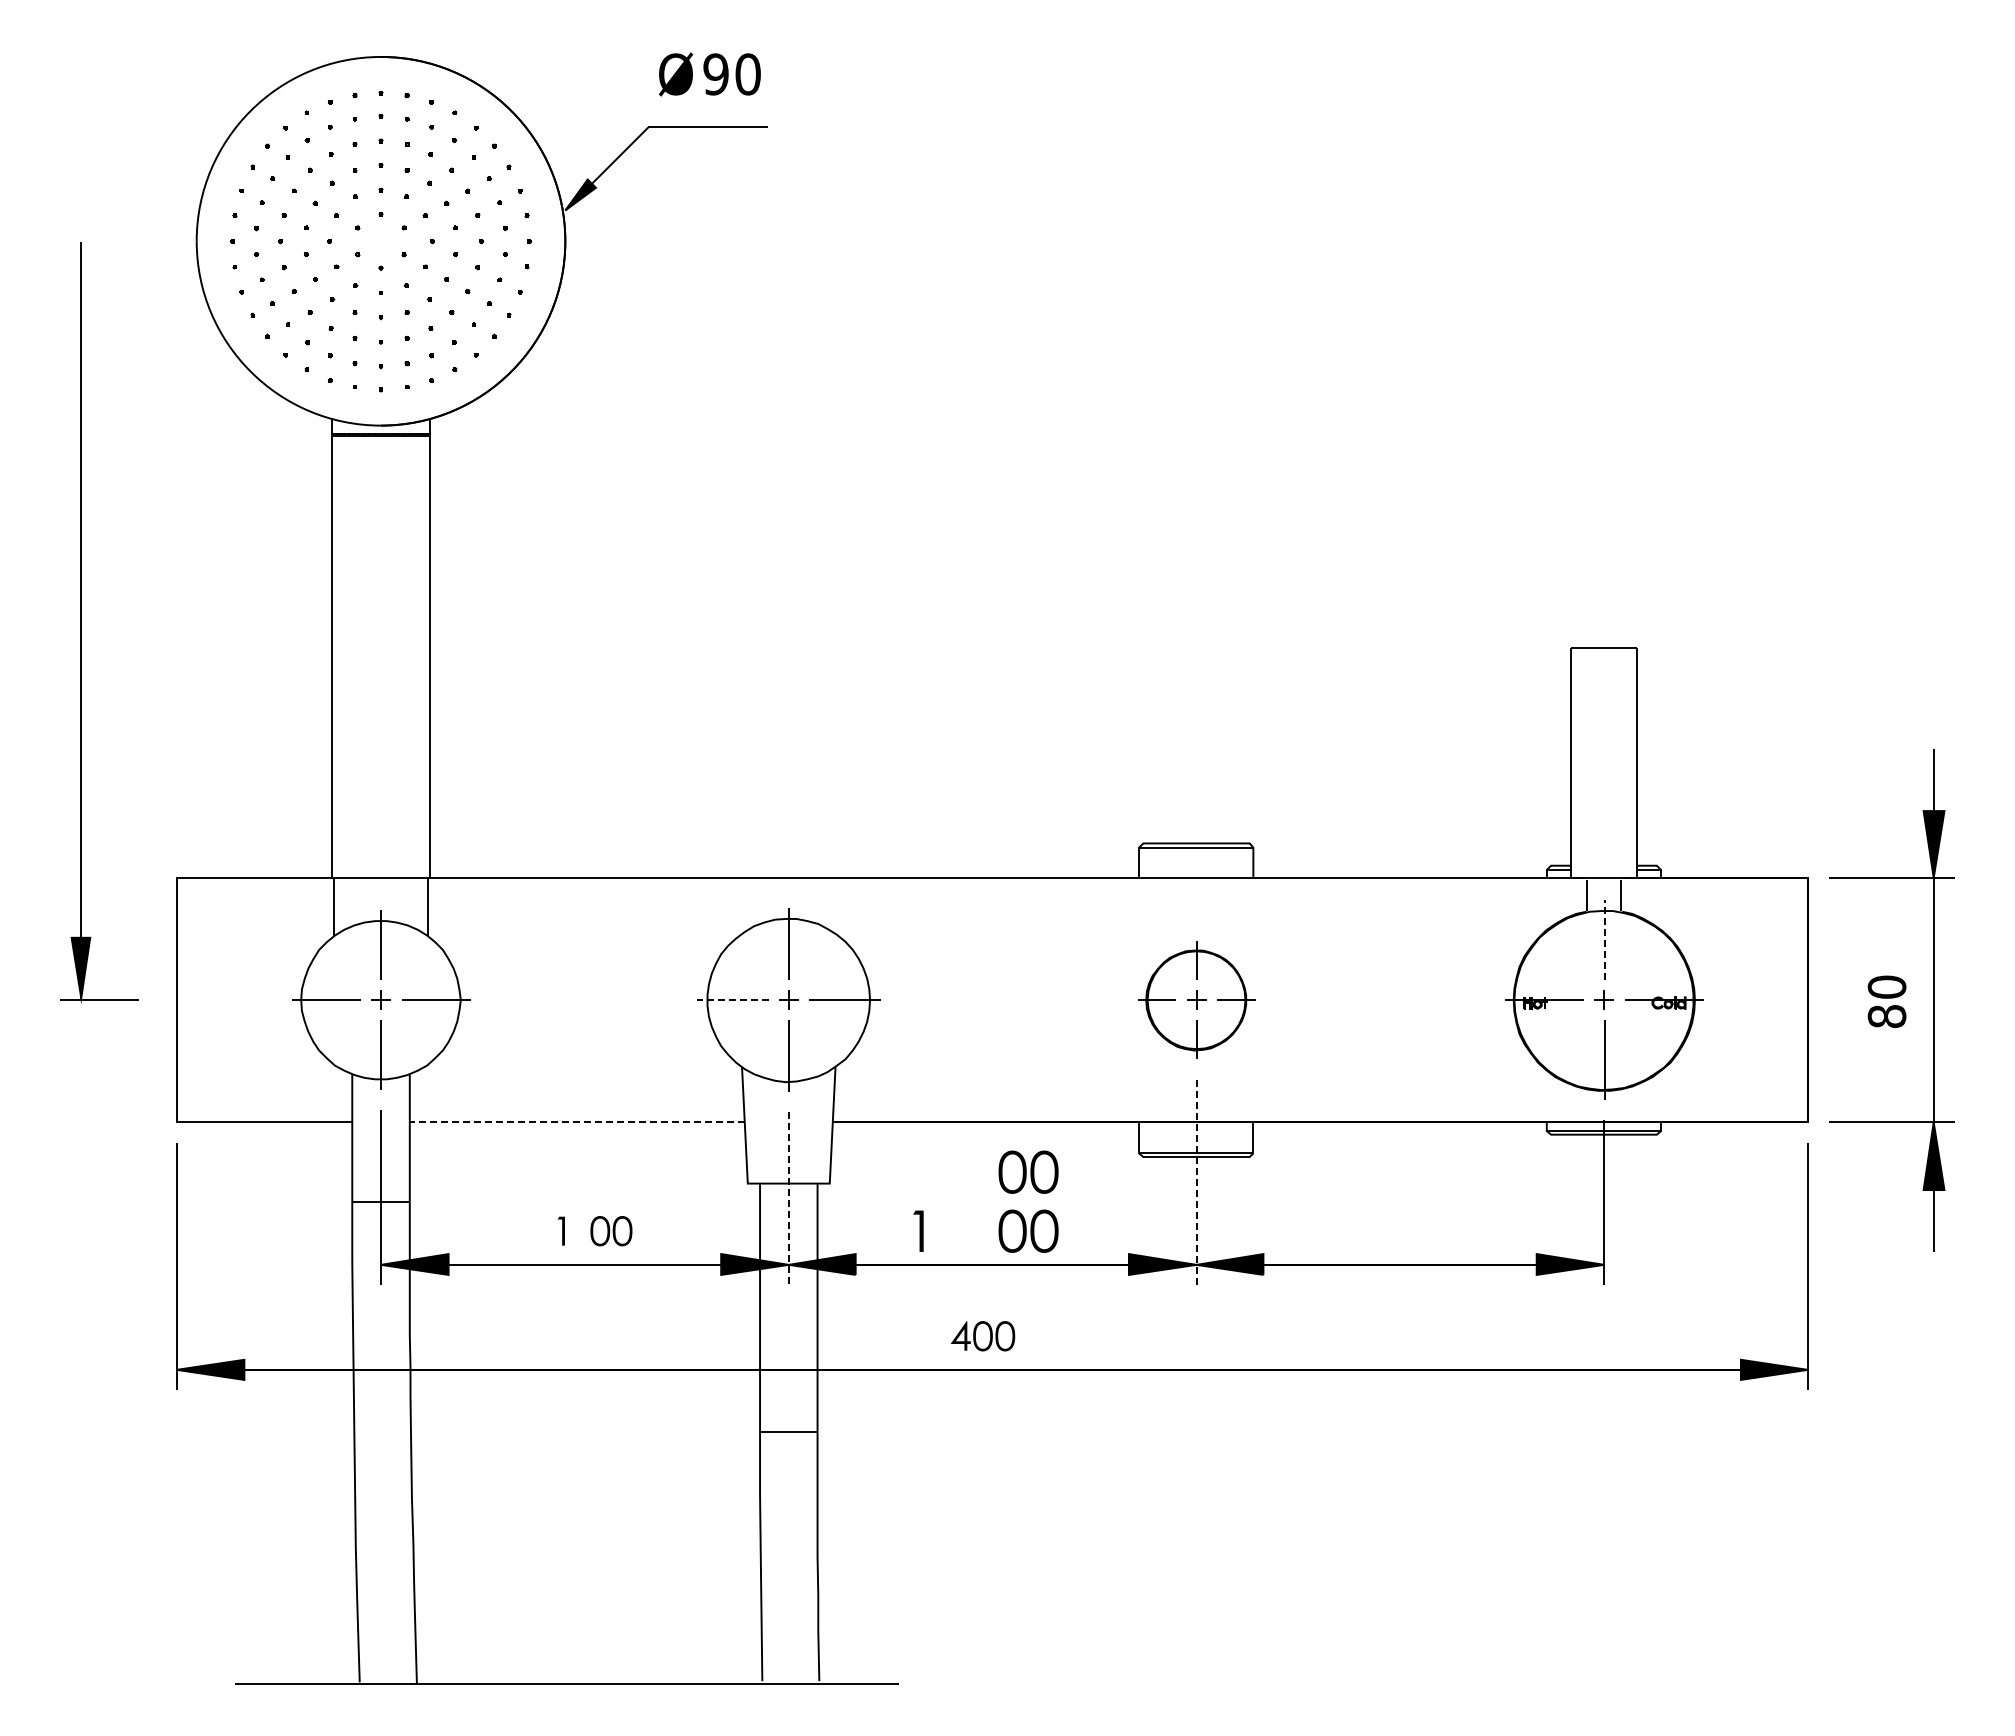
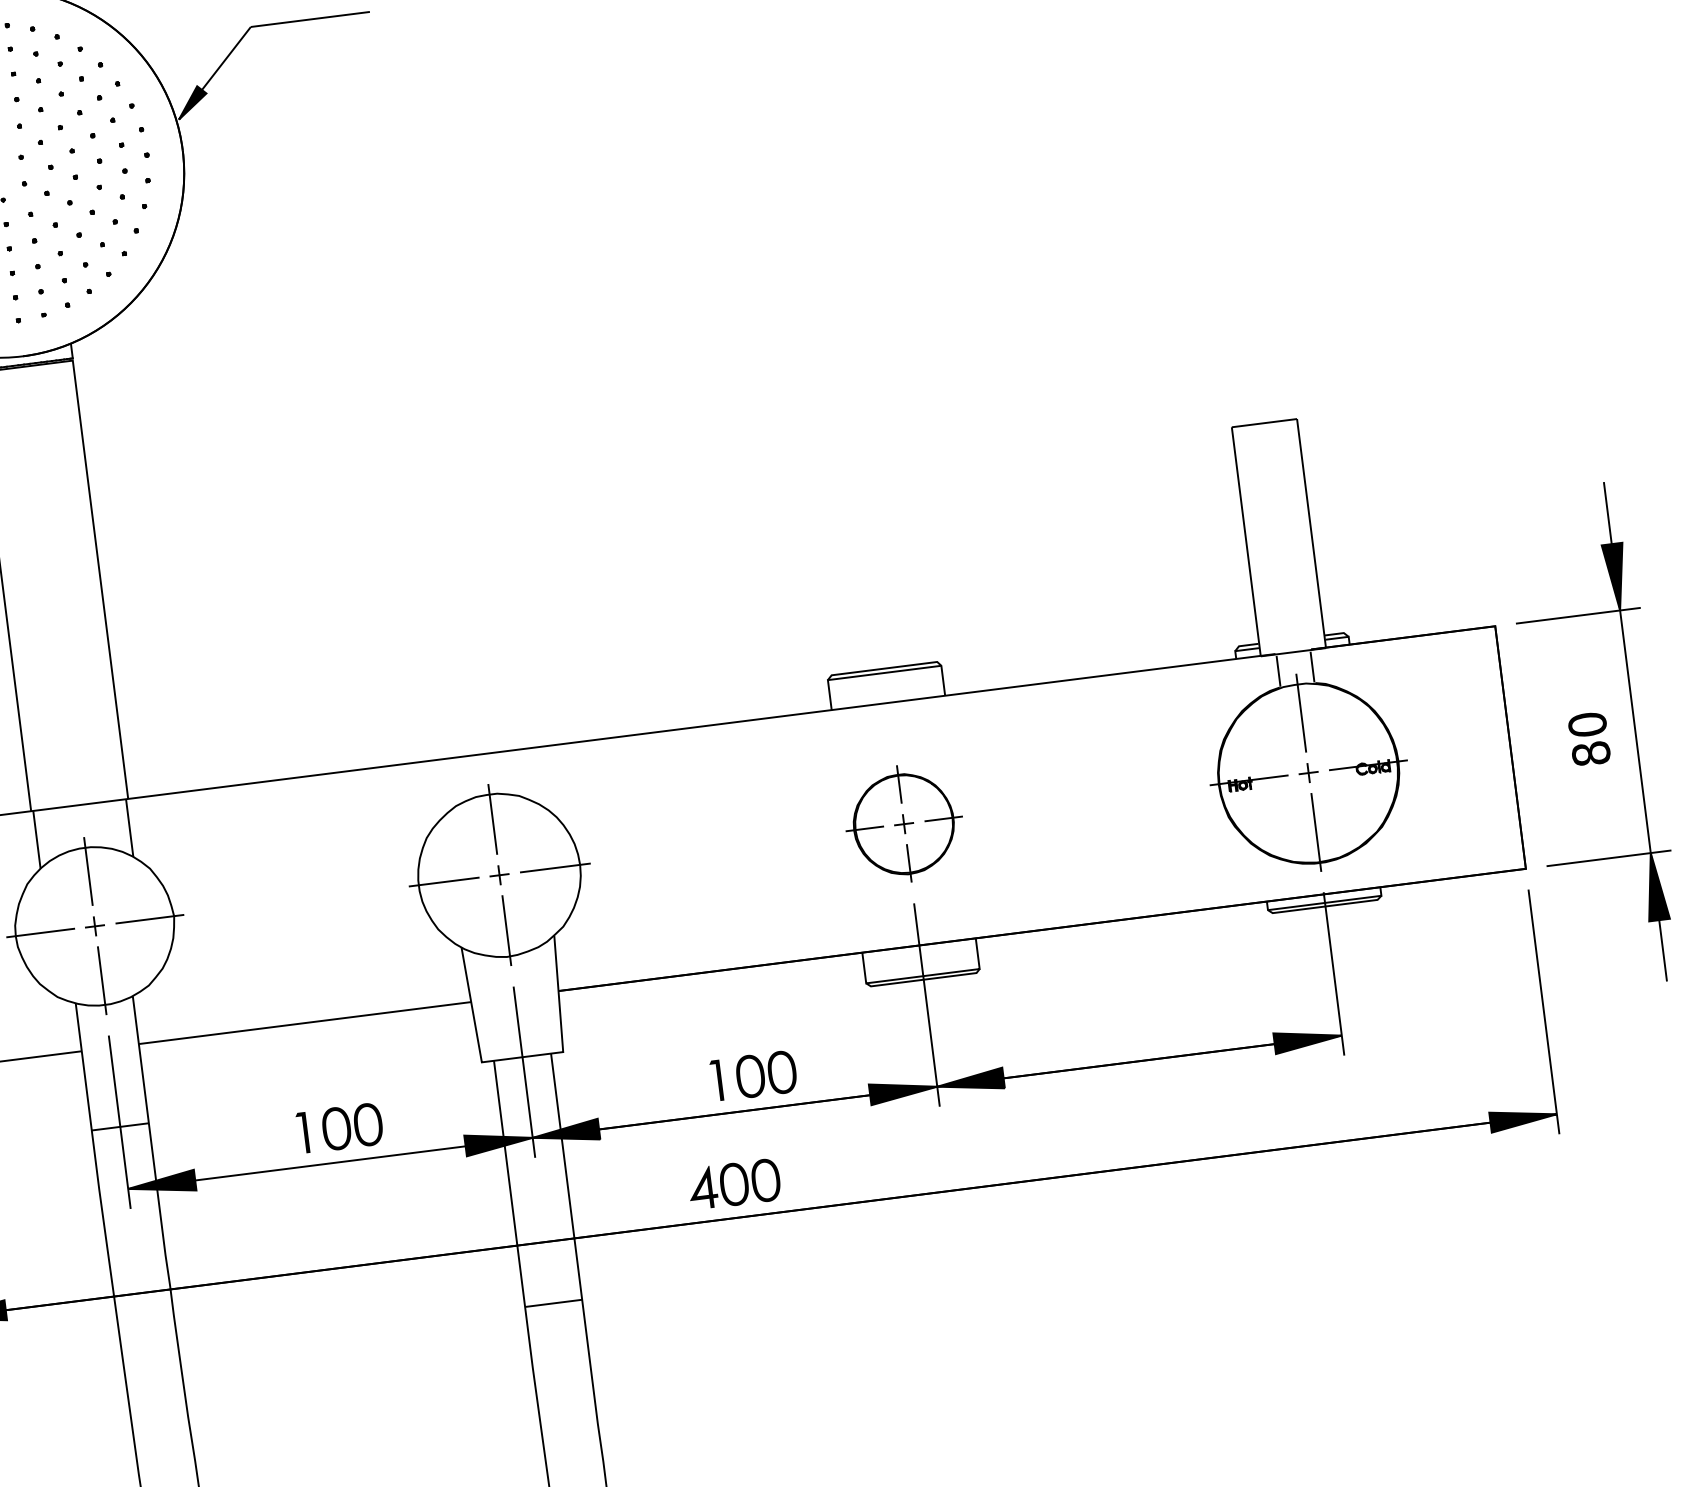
line: (1604, 939) -> (1301, 712), dashed -> solid
line: (733, 999) -> (444, 881), dashed -> solid
line: (577, 1122) -> (305, 1023), dashed -> solid
part: (1028, 1171) -> (758, 1015), removed
line: (1196, 1183) -> (927, 1006), dashed -> solid
line: (788, 1199) -> (524, 1073), dashed -> solid
part: (561, 1230) -> (302, 1132), size x1.43
part: (611, 1230) -> (352, 1125), size x1.43
part: (918, 1230) -> (716, 1079), moved
part: (982, 1335) -> (733, 1183), size x1.43

